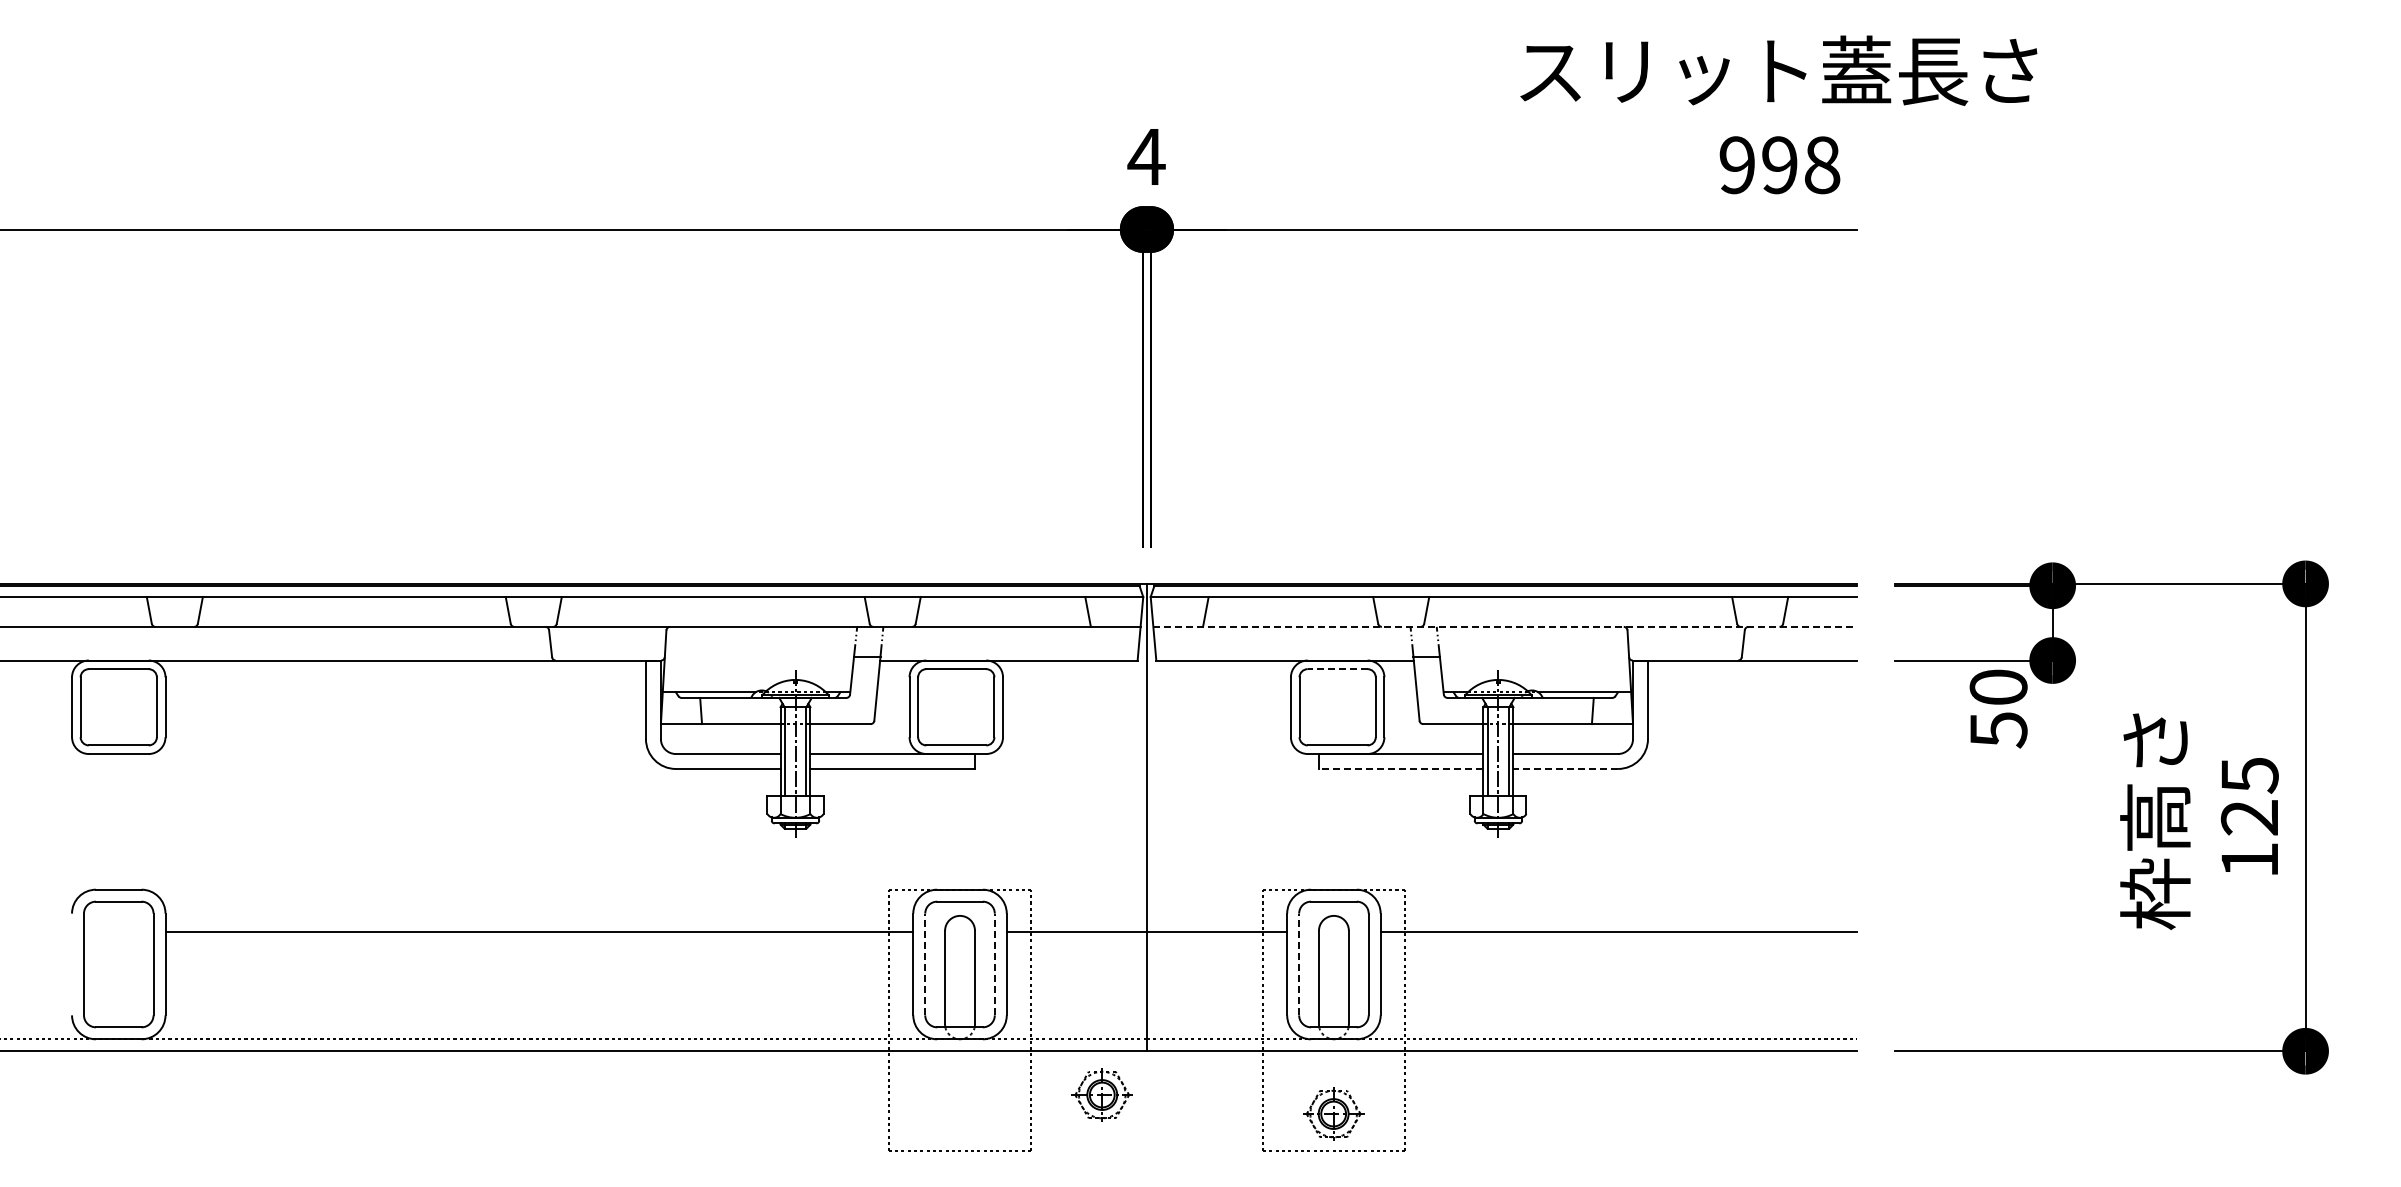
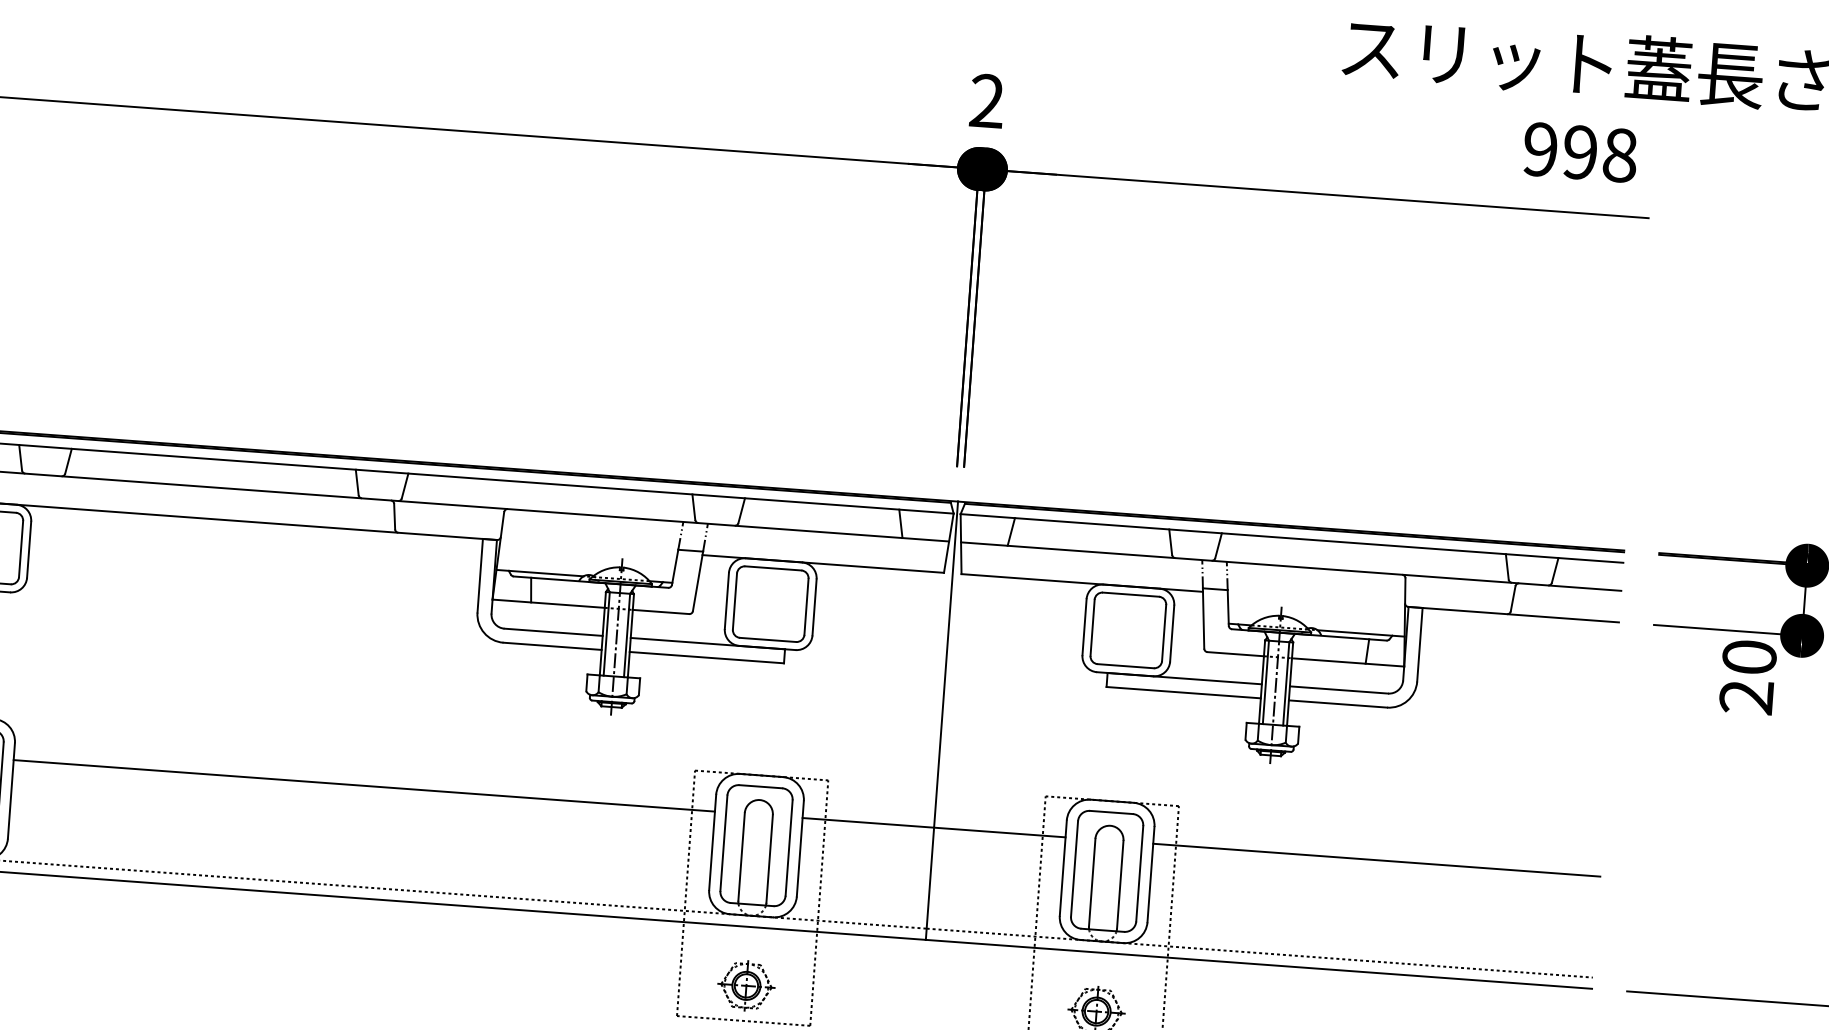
text: (1146, 156) -> (987, 100), 4 -> 2
line: (1505, 626) -> (1291, 566), dashed -> solid
line: (1337, 669) -> (1130, 594), dashed -> solid
text: (1998, 730) -> (1746, 697), 50 -> 20
line: (1400, 768) -> (1183, 692), dashed -> solid
line: (1565, 768) -> (1337, 703), dashed -> solid
line: (925, 964) -> (724, 843), dashed -> solid
line: (994, 964) -> (788, 848), dashed -> solid
line: (1299, 964) -> (1074, 869), dashed -> solid
part: (1101, 1094) -> (745, 985), moved

